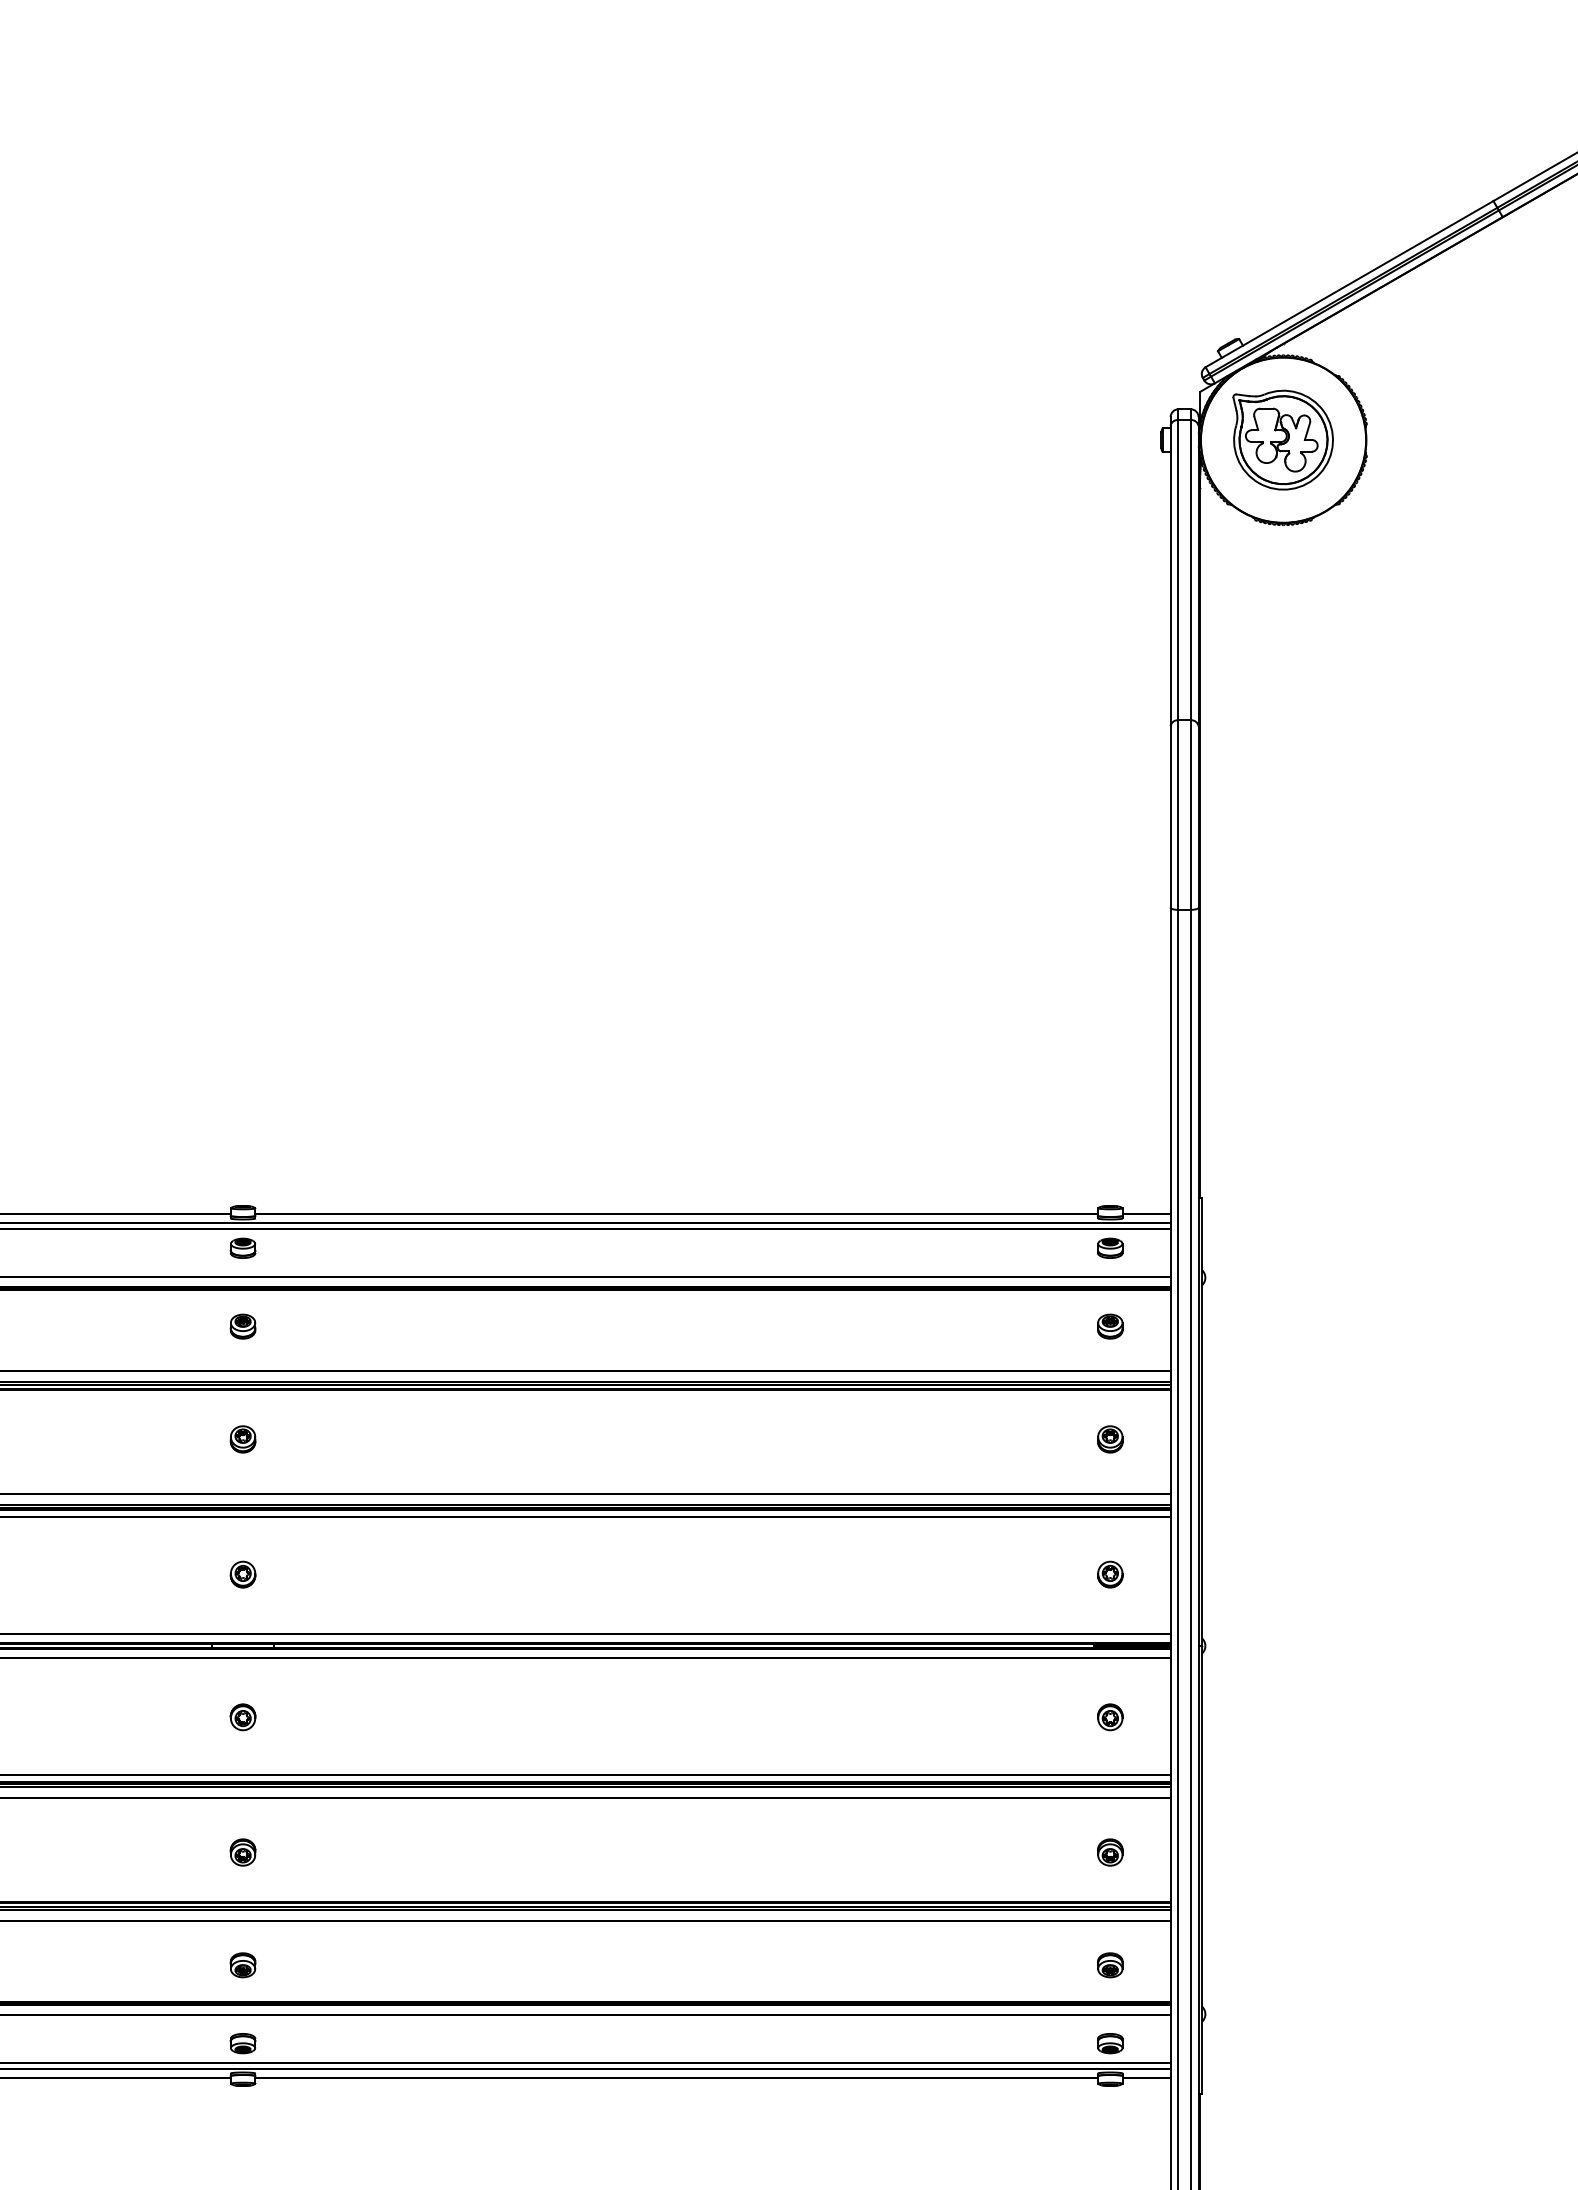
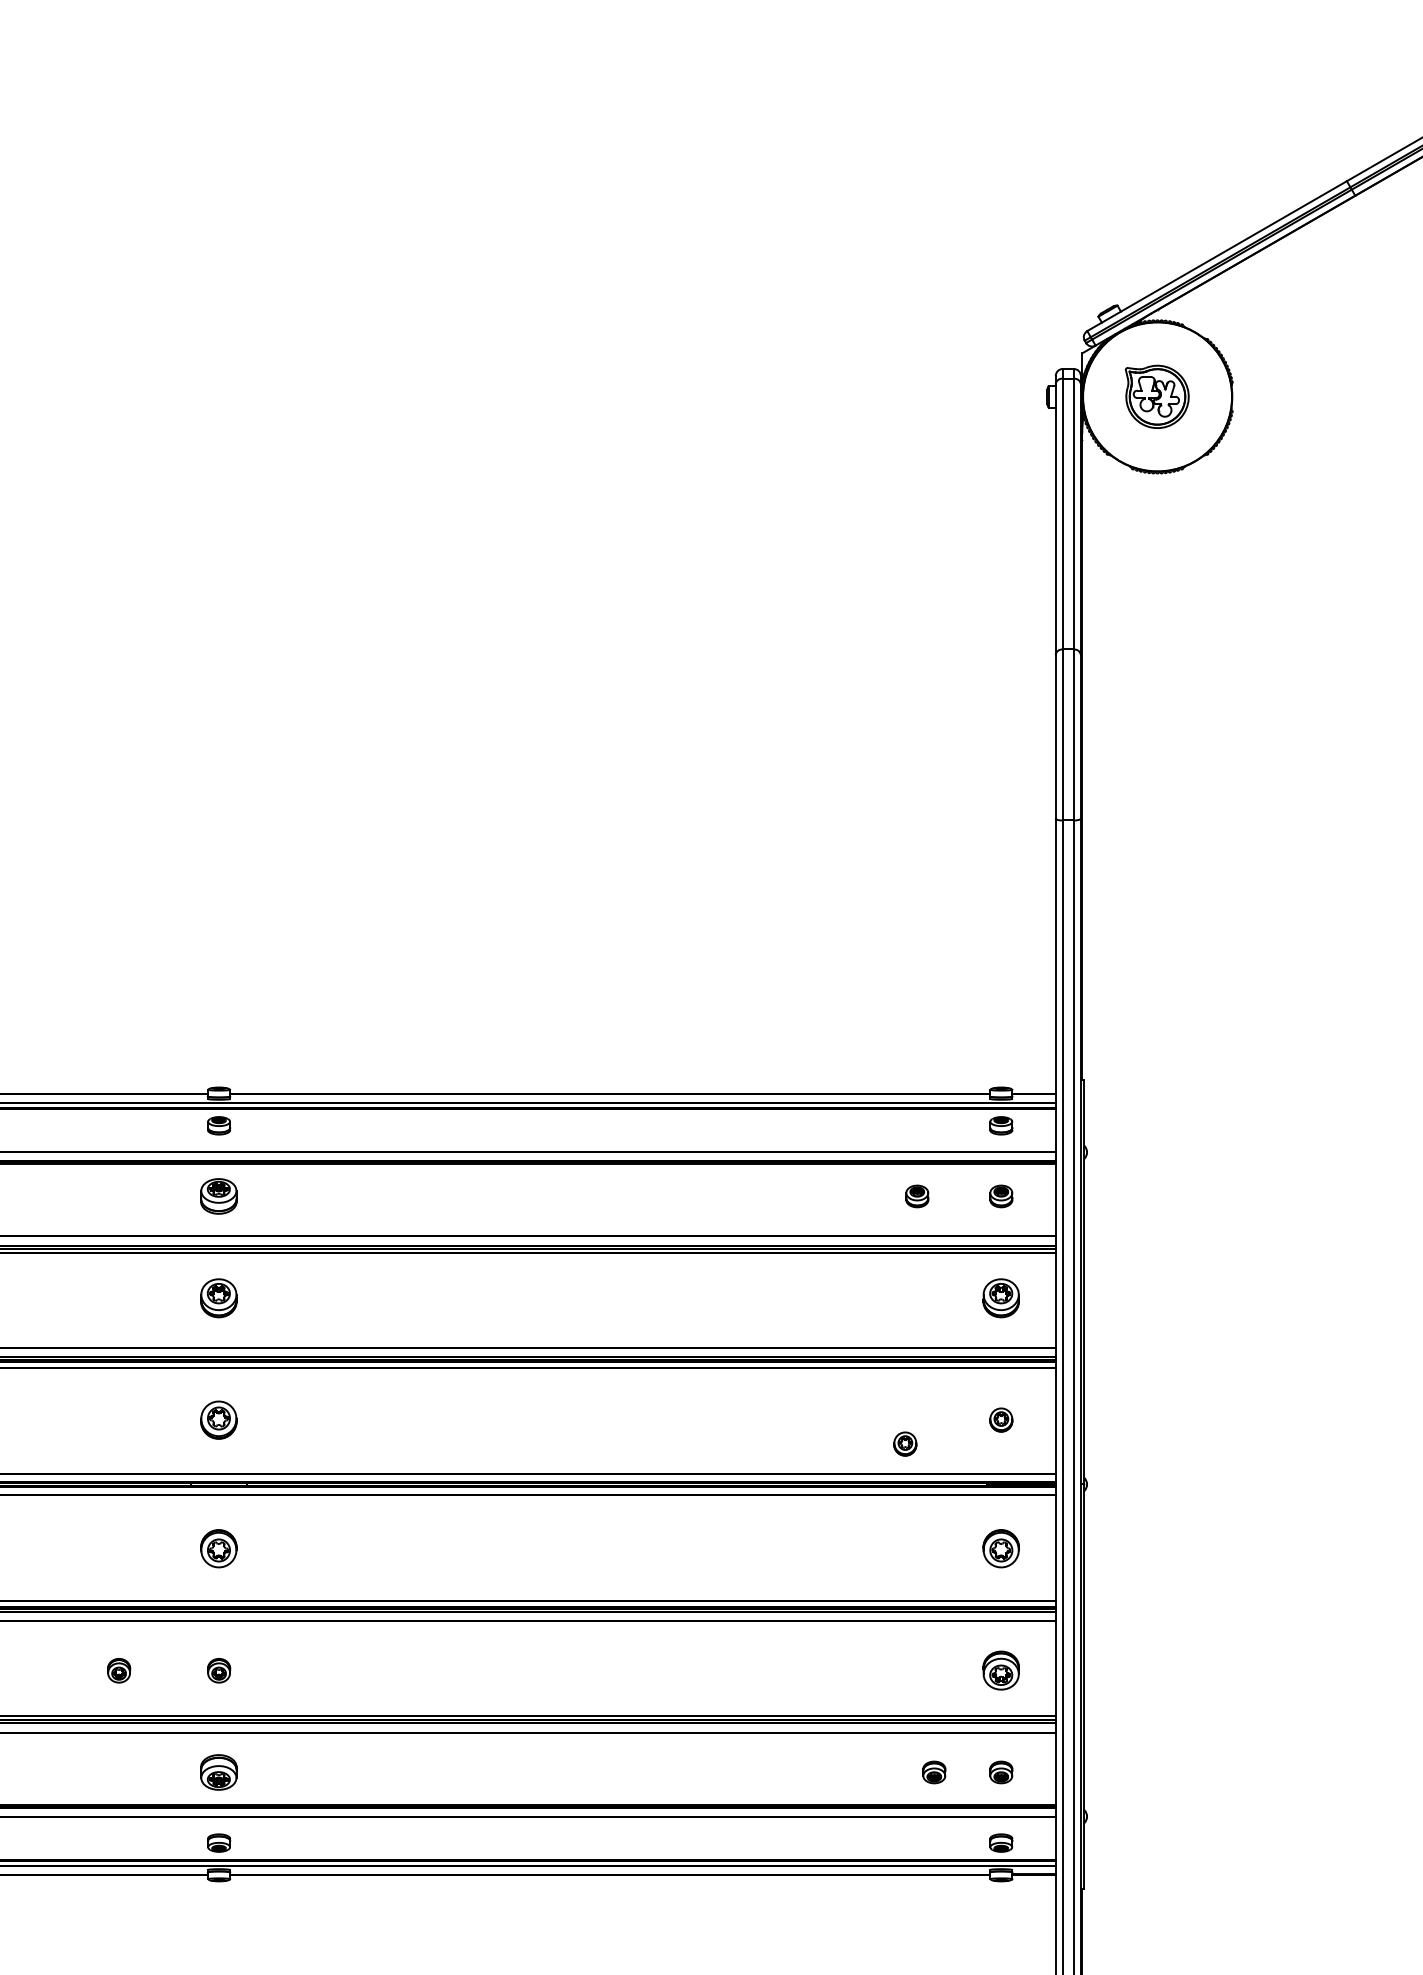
part: (1283, 439) -> (1157, 396), size x0.7
part: (243, 1326) -> (219, 1196), size x1.6
part: (1017, 1326) -> (917, 1196), added
part: (243, 1438) -> (219, 1297), size x1.6
part: (1110, 1438) -> (1001, 1297), size x1.6
part: (243, 1573) -> (219, 1419), size x1.6
part: (1004, 1600) -> (905, 1443), added
part: (243, 1716) -> (219, 1548), size x1.6
part: (1110, 1716) -> (1001, 1548), size x1.6
part: (132, 1852) -> (119, 1670), added
part: (1110, 1852) -> (1001, 1670), size x1.6
part: (243, 1965) -> (219, 1772), size x1.6
part: (1036, 1965) -> (934, 1772), added

